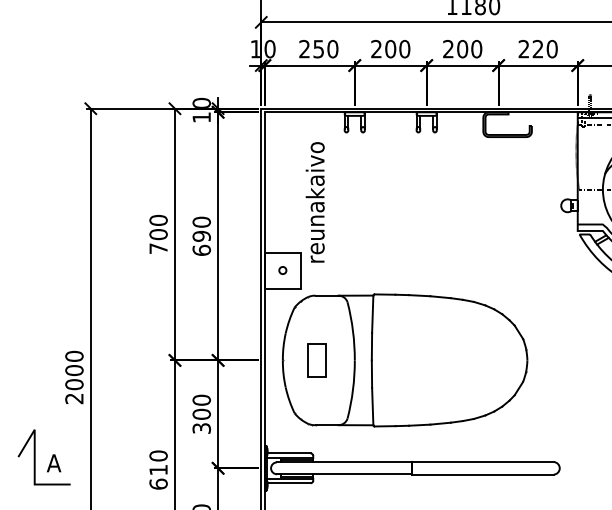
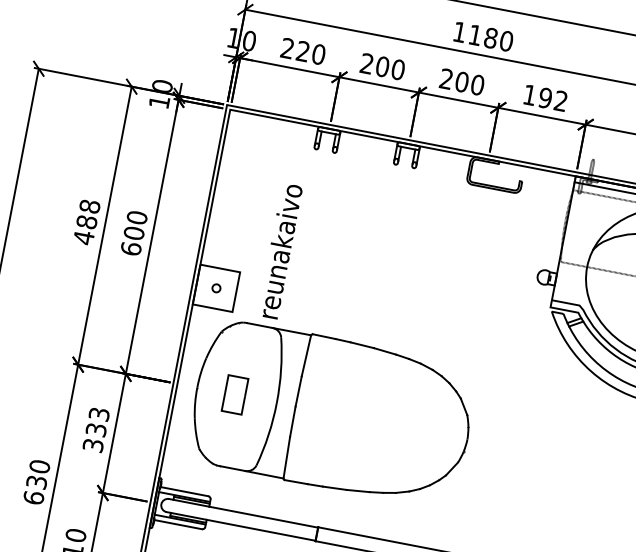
text: (318, 48) -> (303, 50), 250 -> 220
text: (537, 48) -> (544, 97), 220 -> 192
text: (314, 202) -> (279, 251), moved
text: (158, 234) -> (86, 222), 700 -> 488
text: (201, 235) -> (134, 232), 690 -> 600
text: (201, 406) -> (97, 421), 300 -> 333
text: (158, 469) -> (36, 481), 610 -> 630

